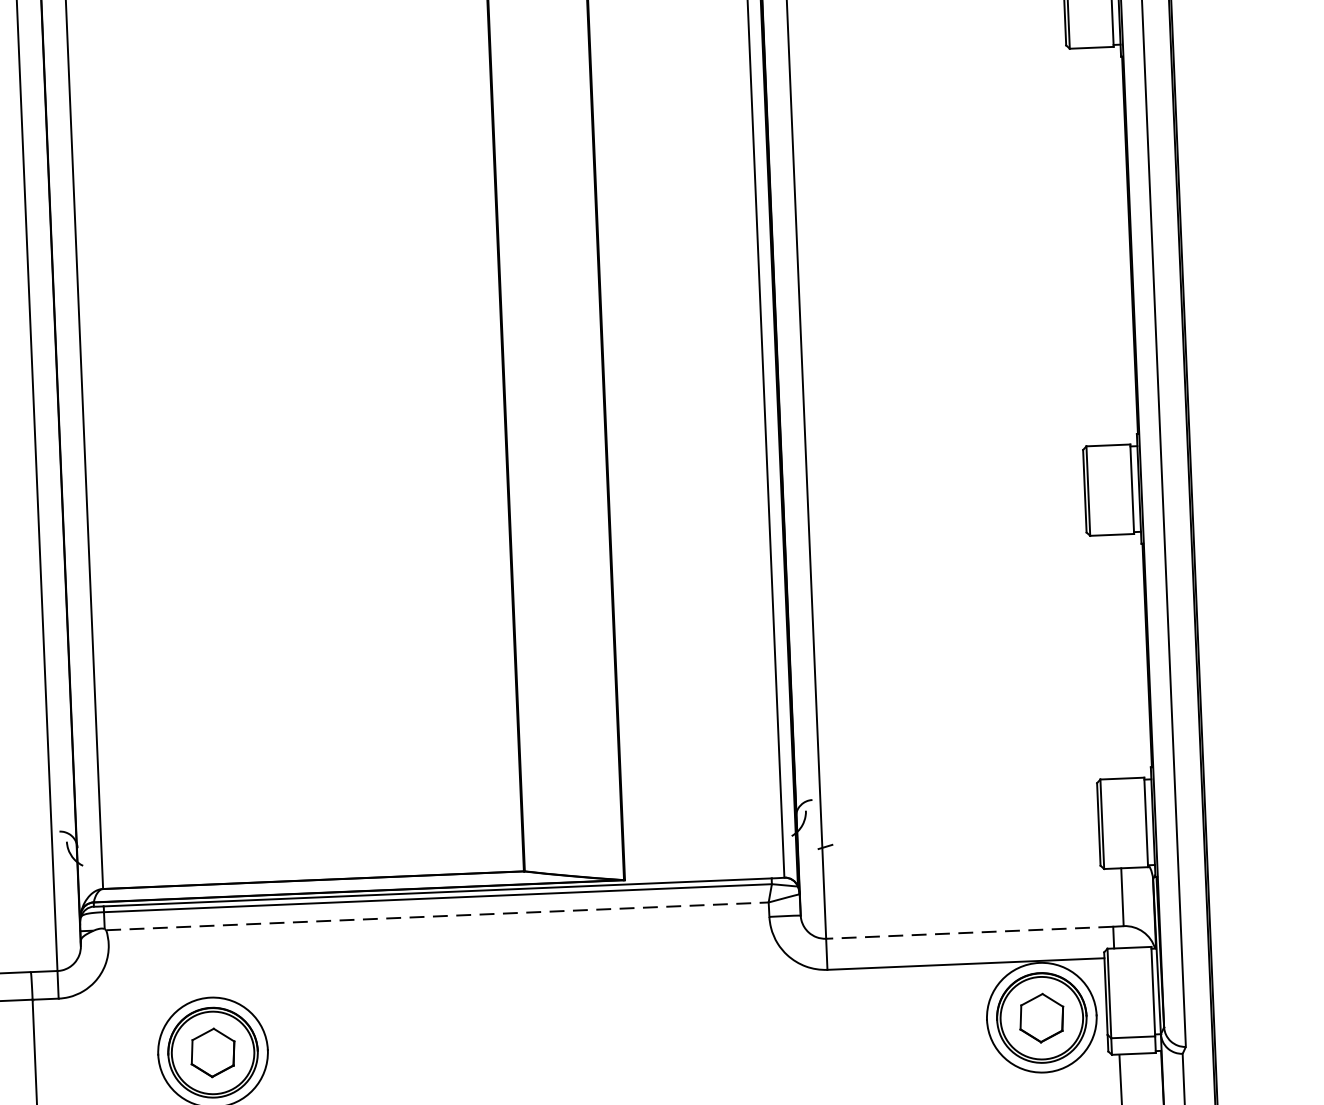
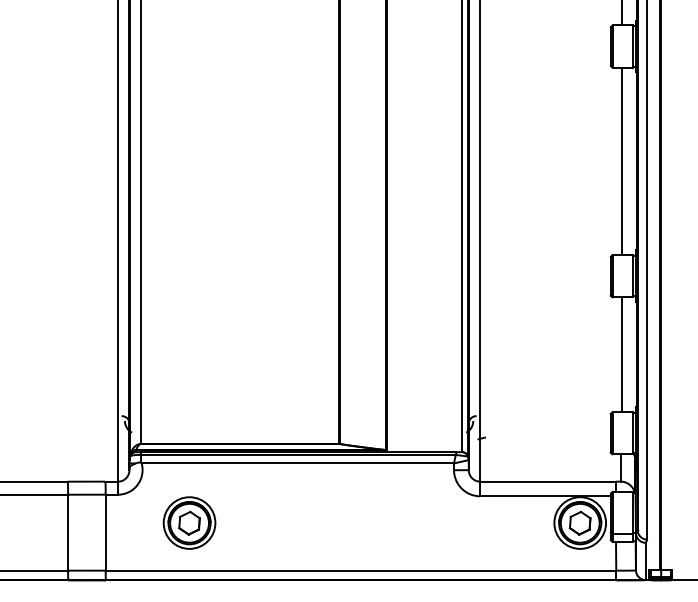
line: (1099, 246) -> (622, 161), added
line: (1116, 656) -> (622, 354), added
line: (438, 916) -> (298, 463), dashed -> solid
line: (968, 932) -> (547, 481), dashed -> solid

